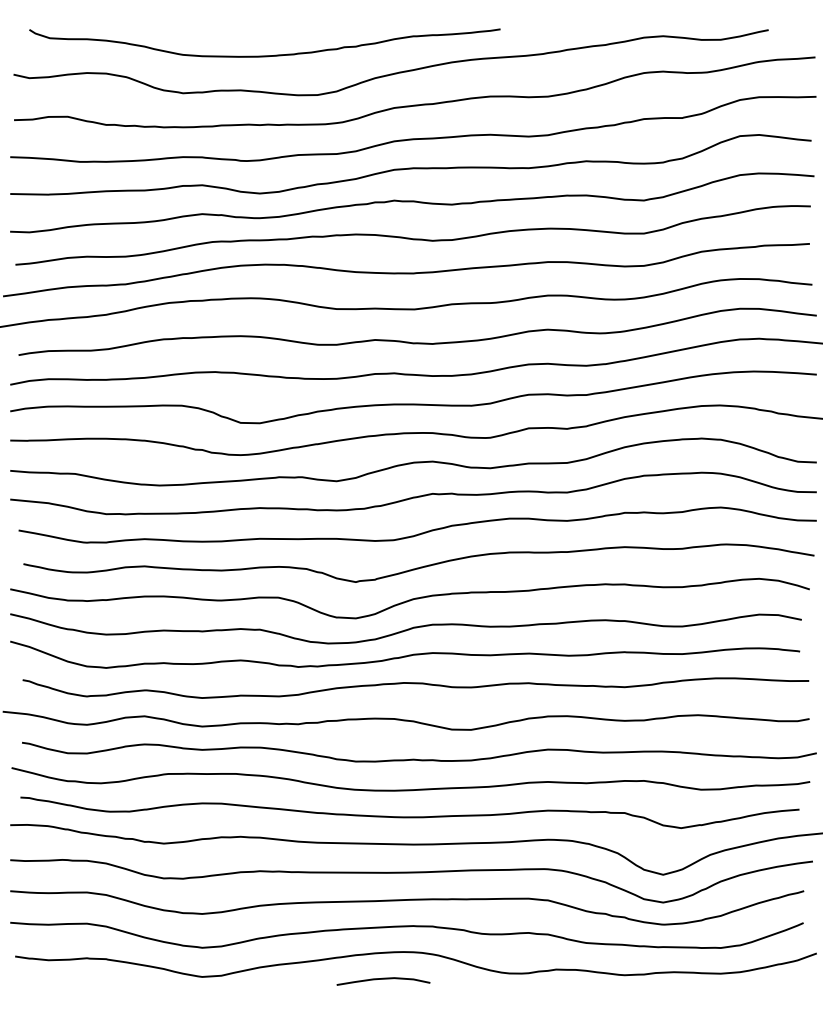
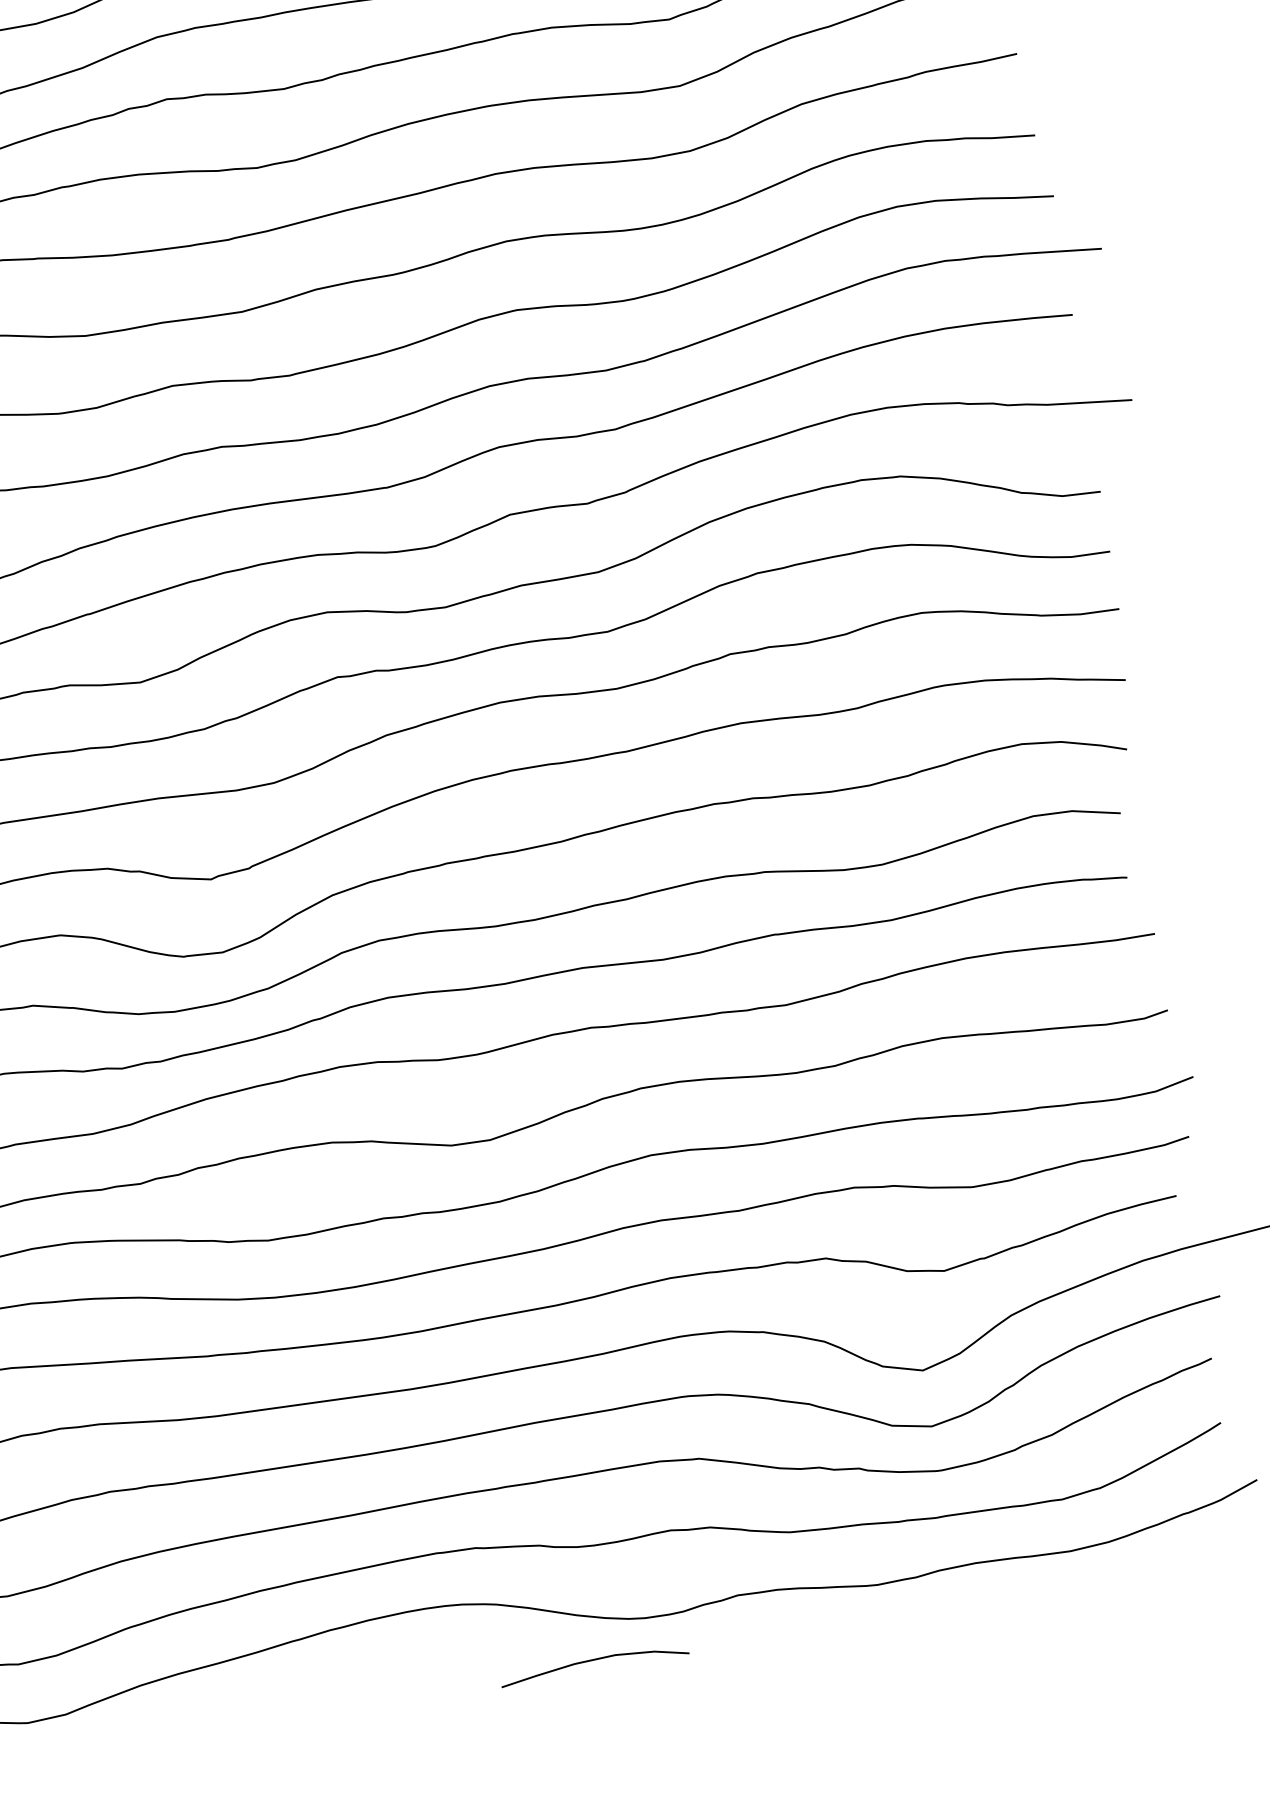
curve: (383, 979) -> (594, 1661), moved

